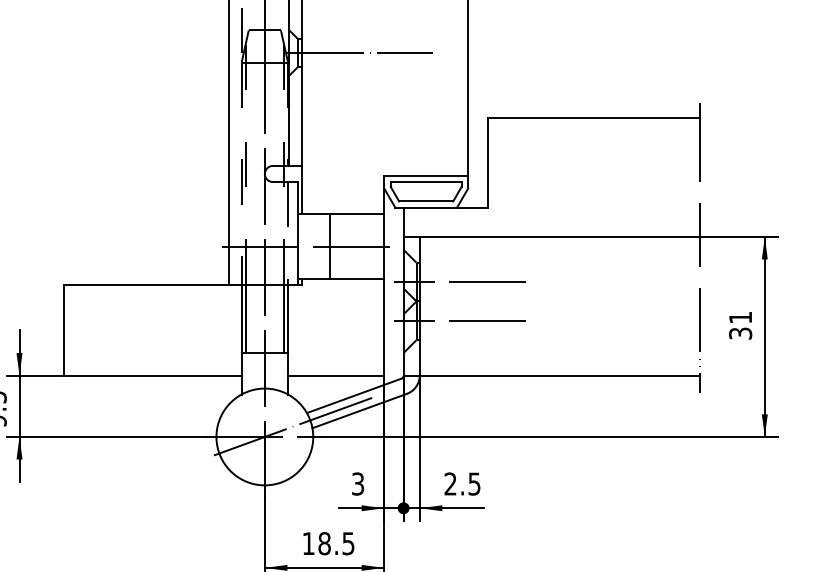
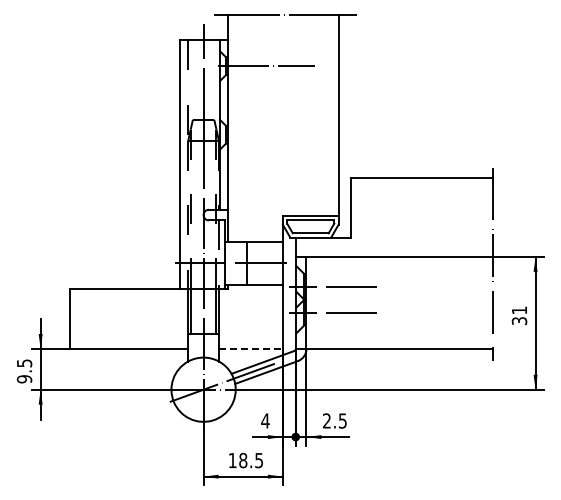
line: (359, 52) -> (266, 134), removed
line: (335, 376) -> (250, 349), solid -> dashed
text: (358, 483) -> (265, 420), 3 -> 4

